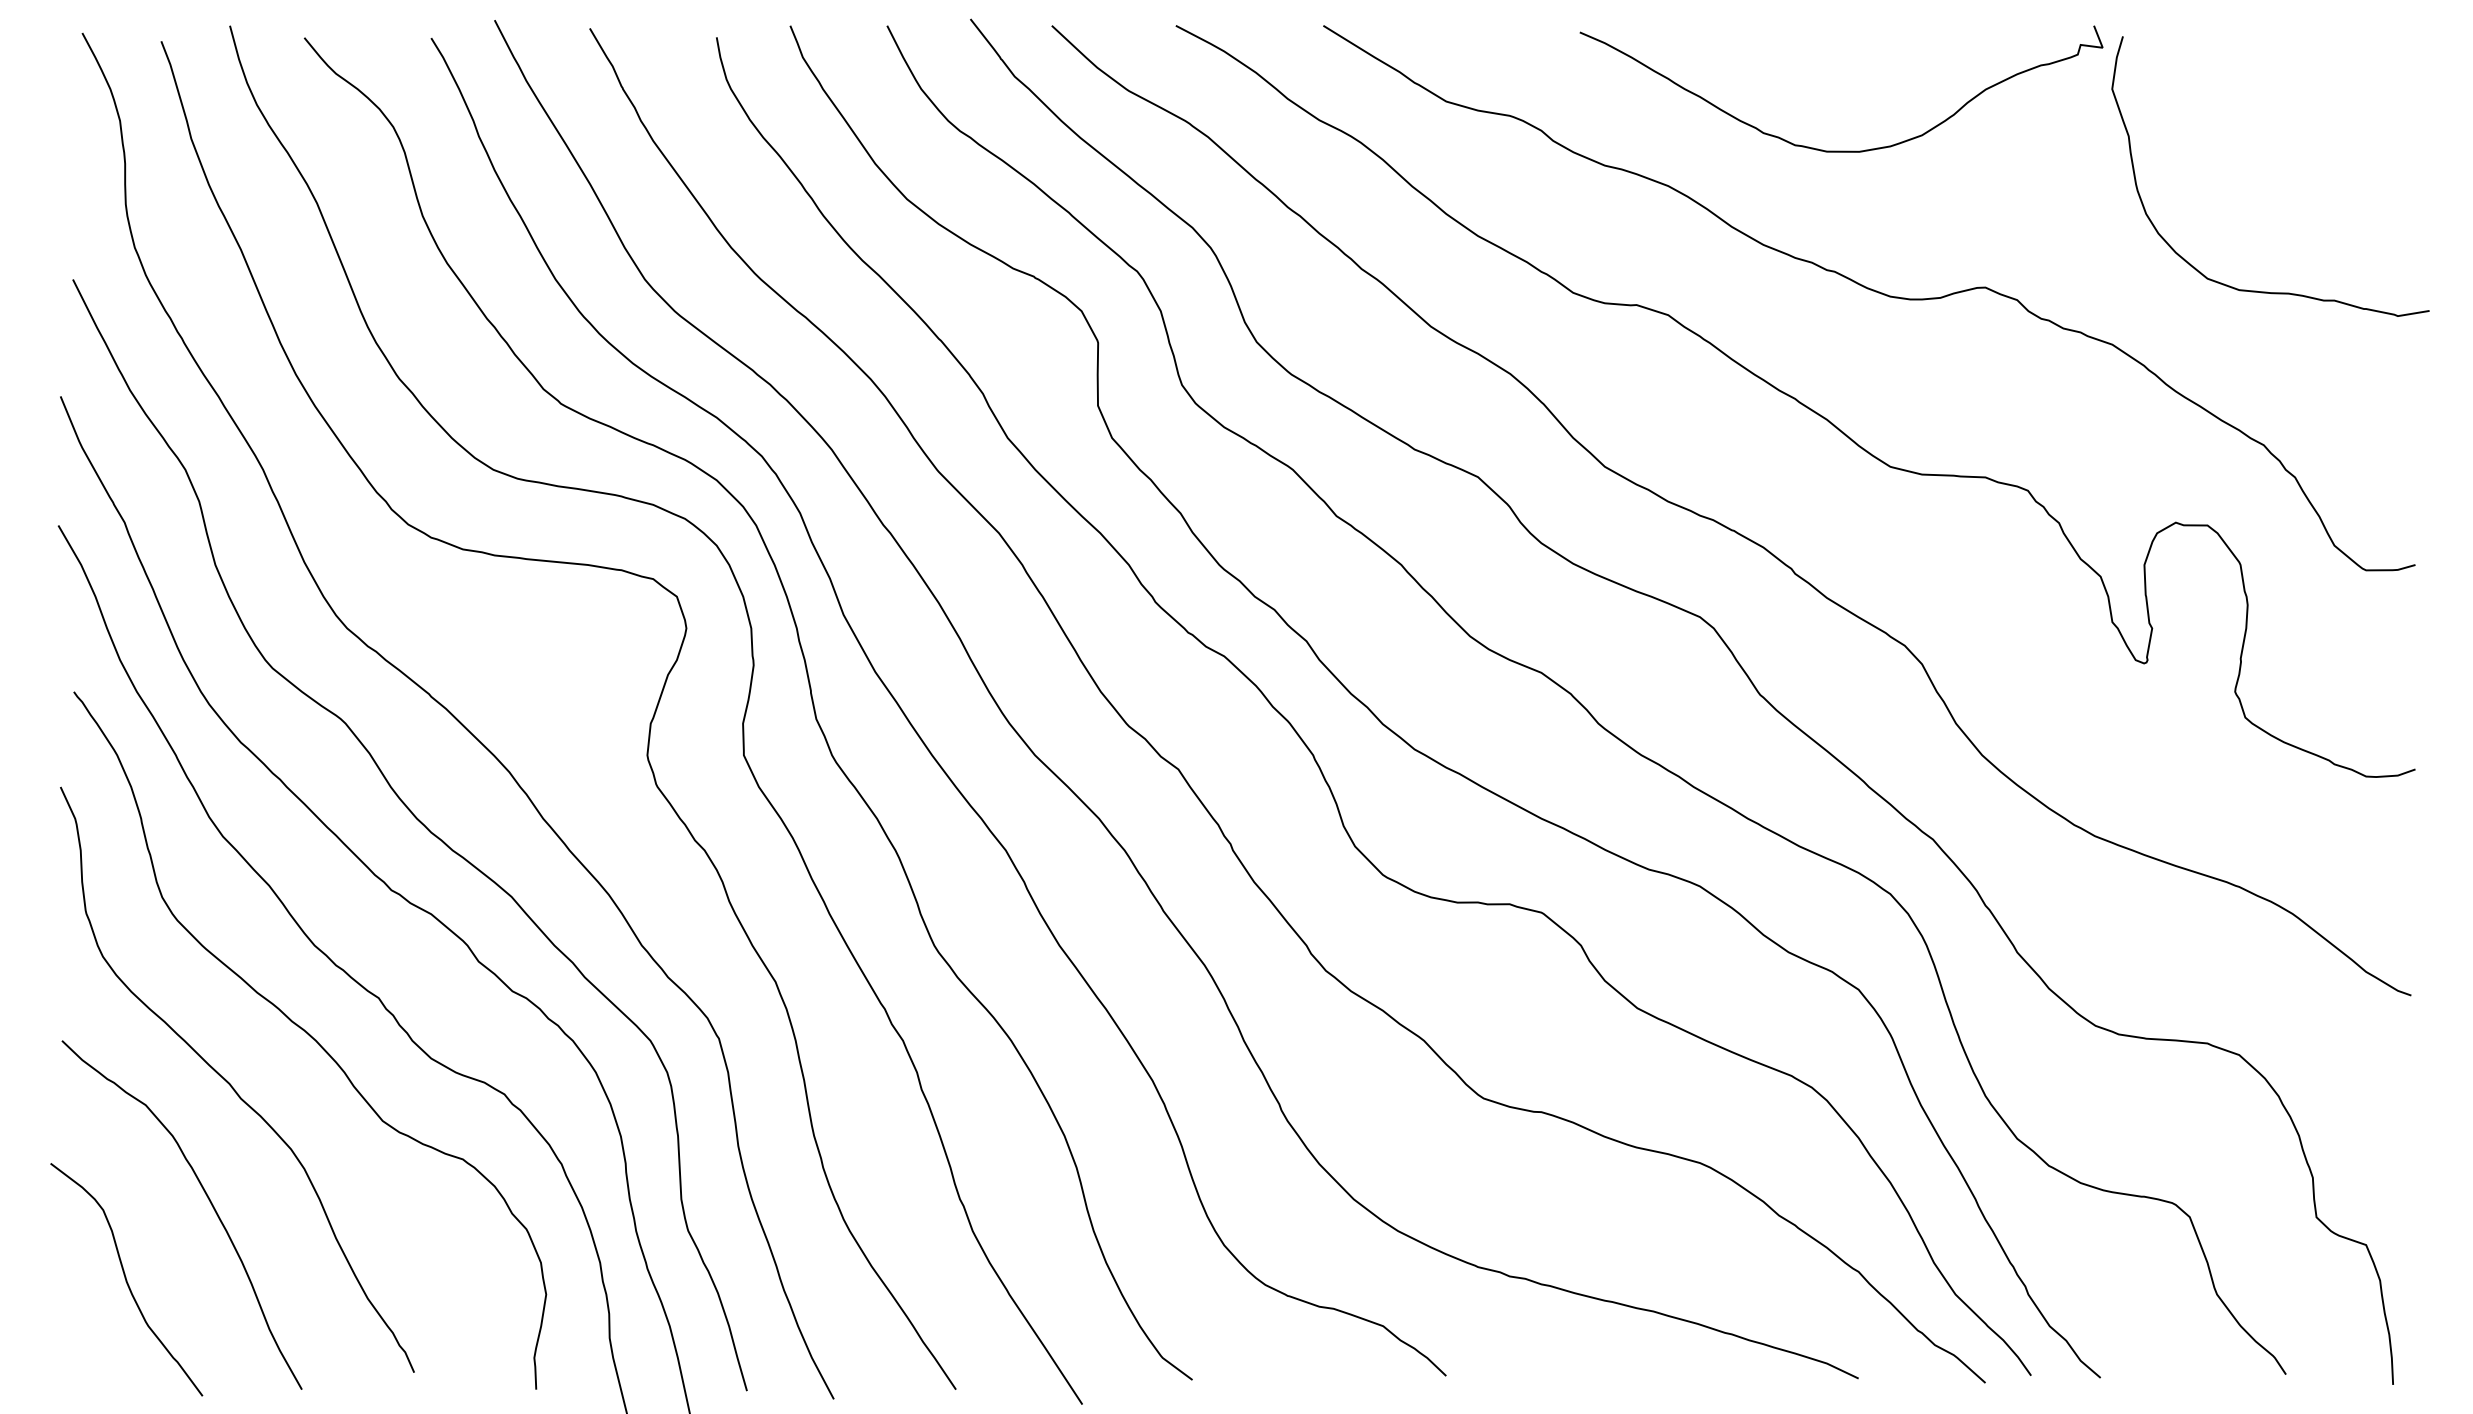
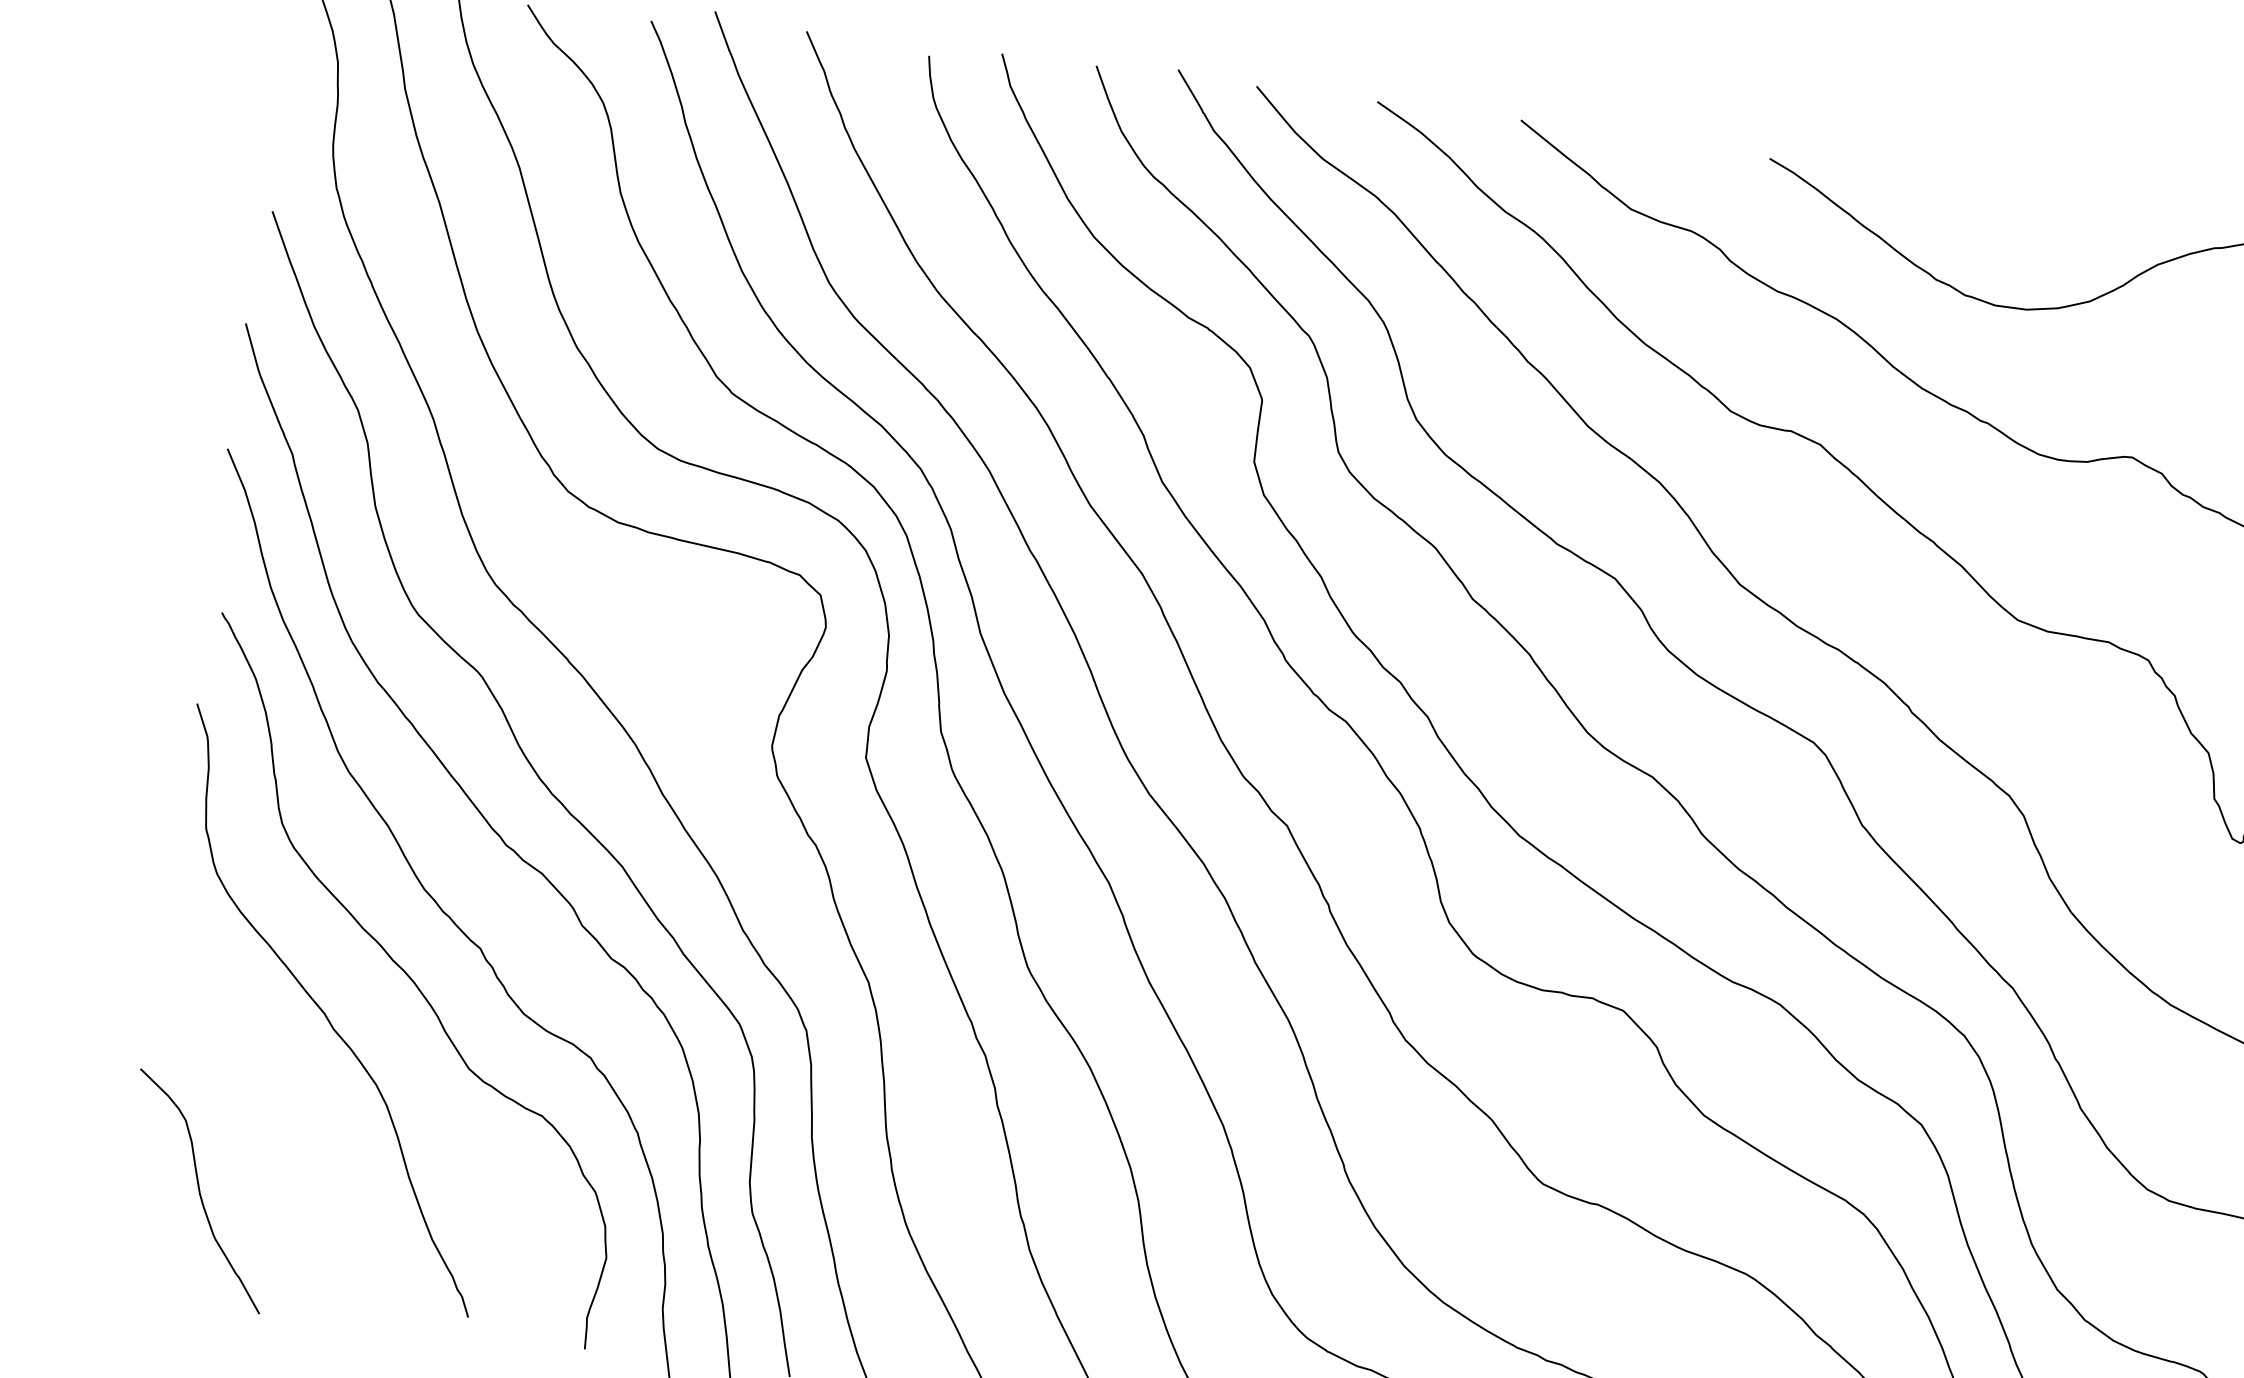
curve: (208, 1200) -> (289, 1124), removed

